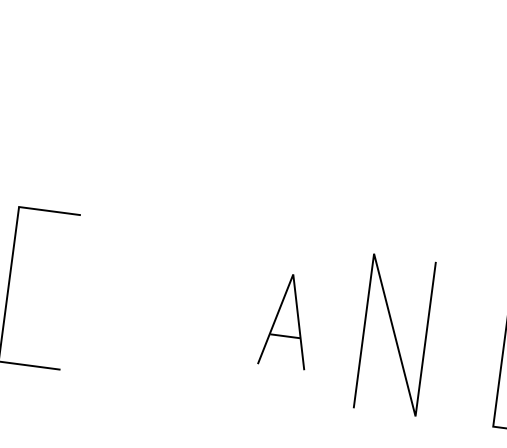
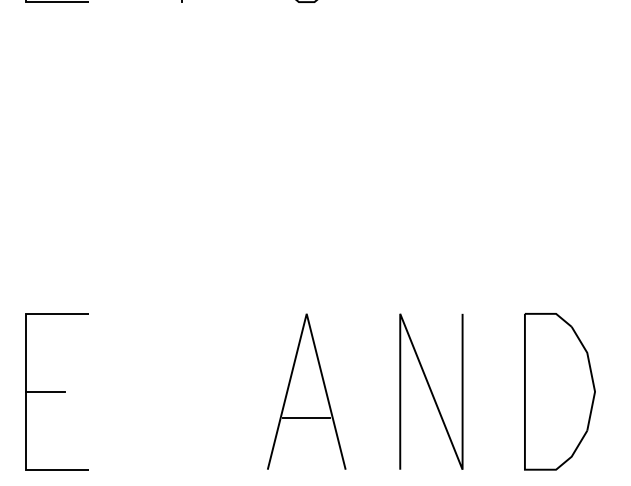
line: (28, 286) -> (45, 391), added
part: (286, 320) -> (306, 391), size x1.67
line: (394, 334) -> (431, 391), moved

